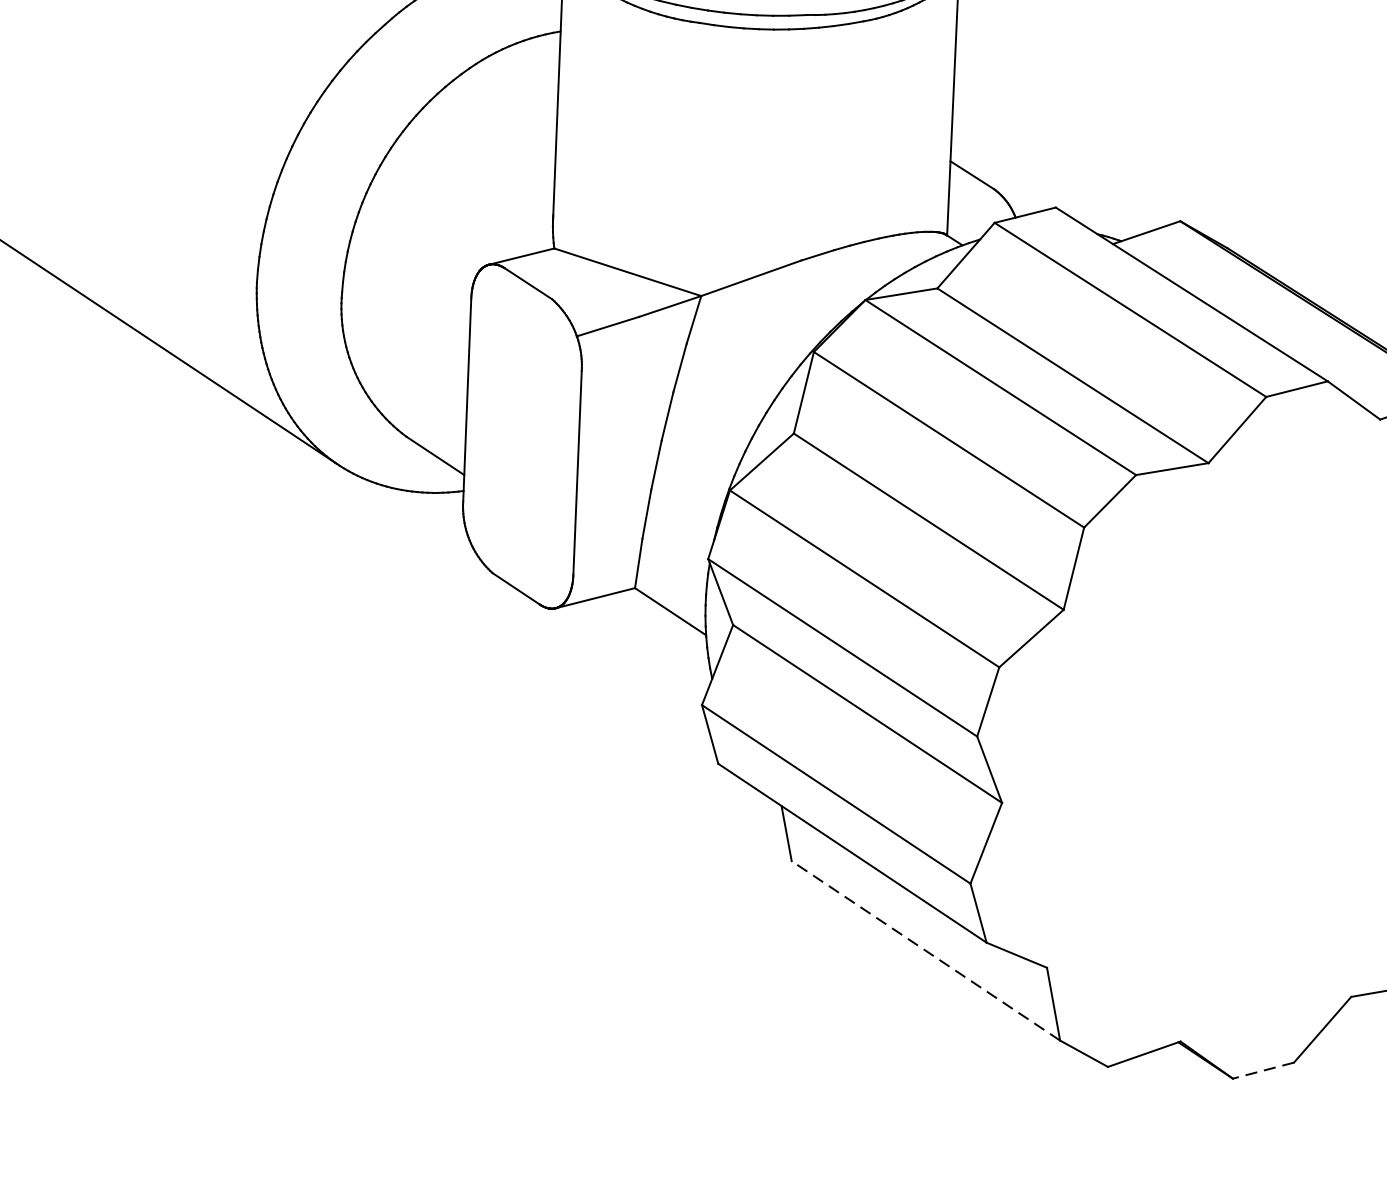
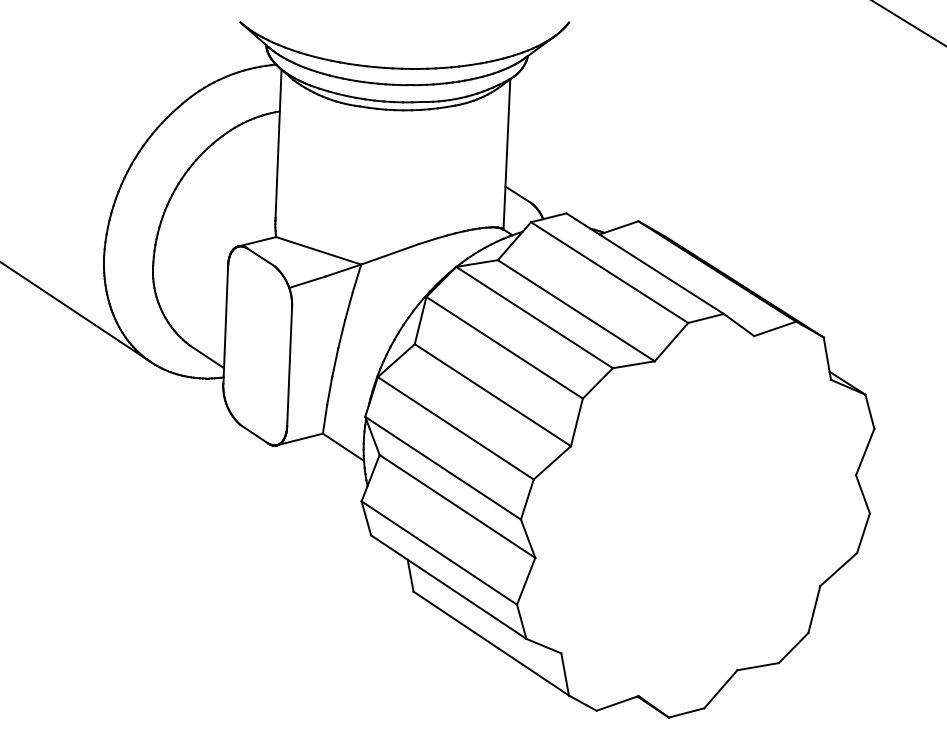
line: (924, 950) -> (490, 643), dashed -> solid
line: (1263, 1071) -> (686, 713), dashed -> solid

